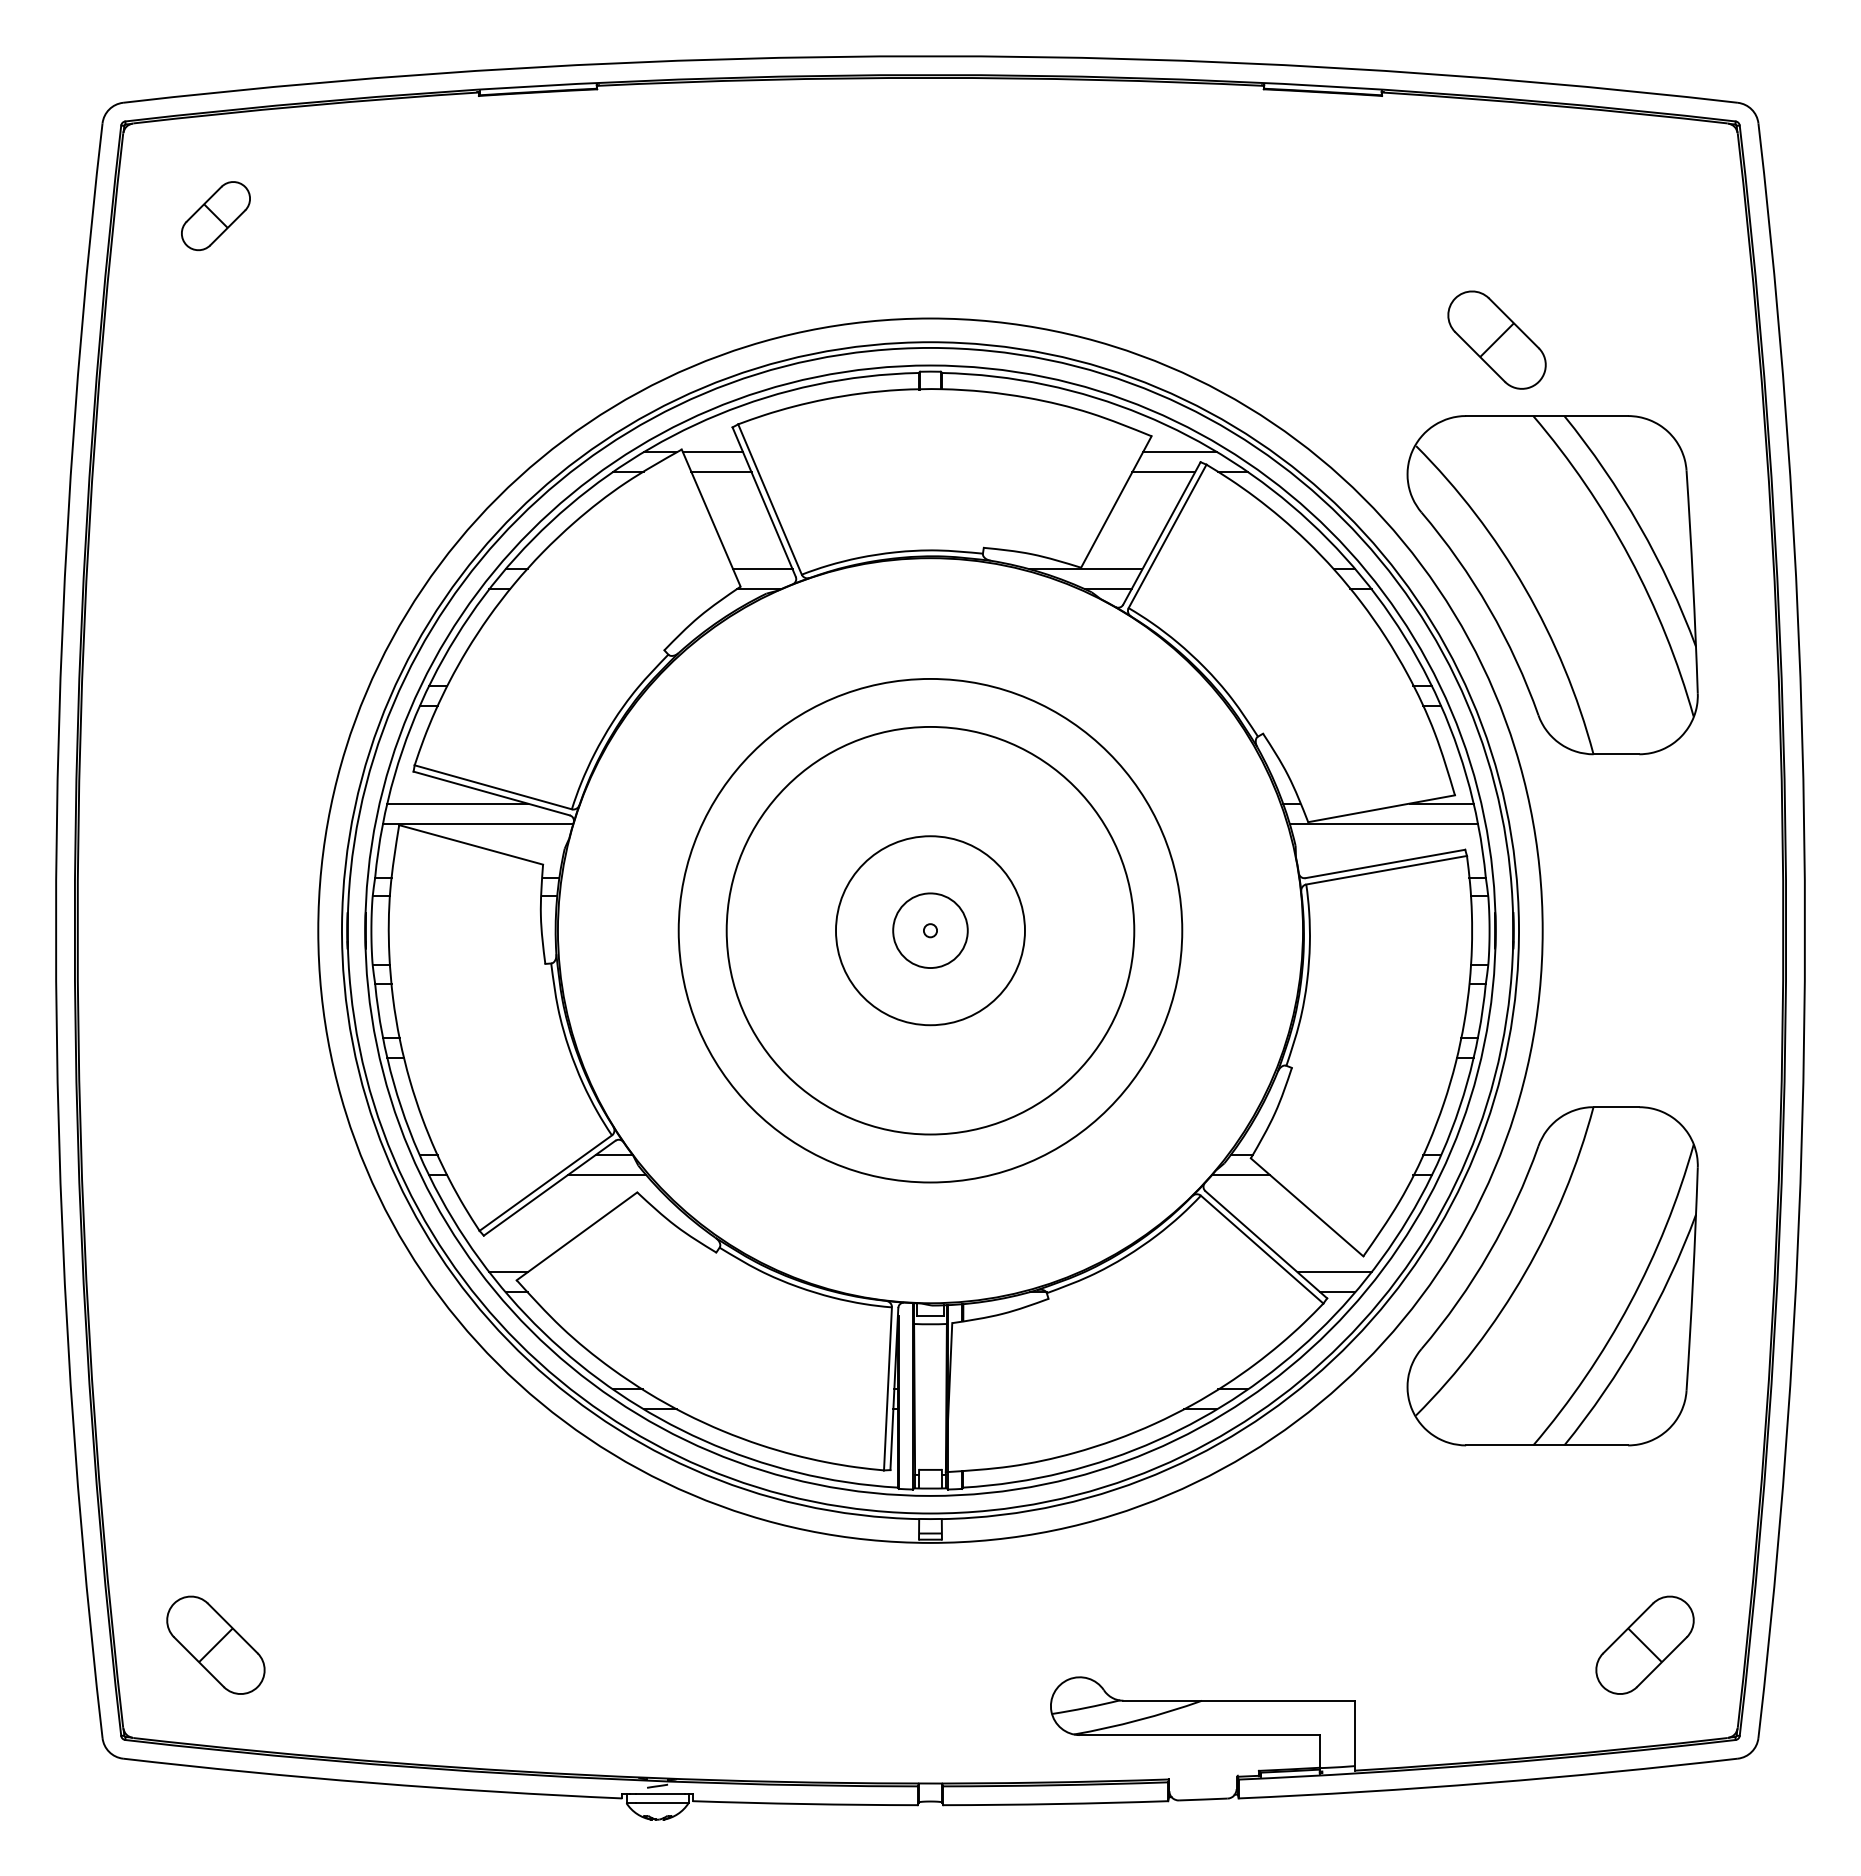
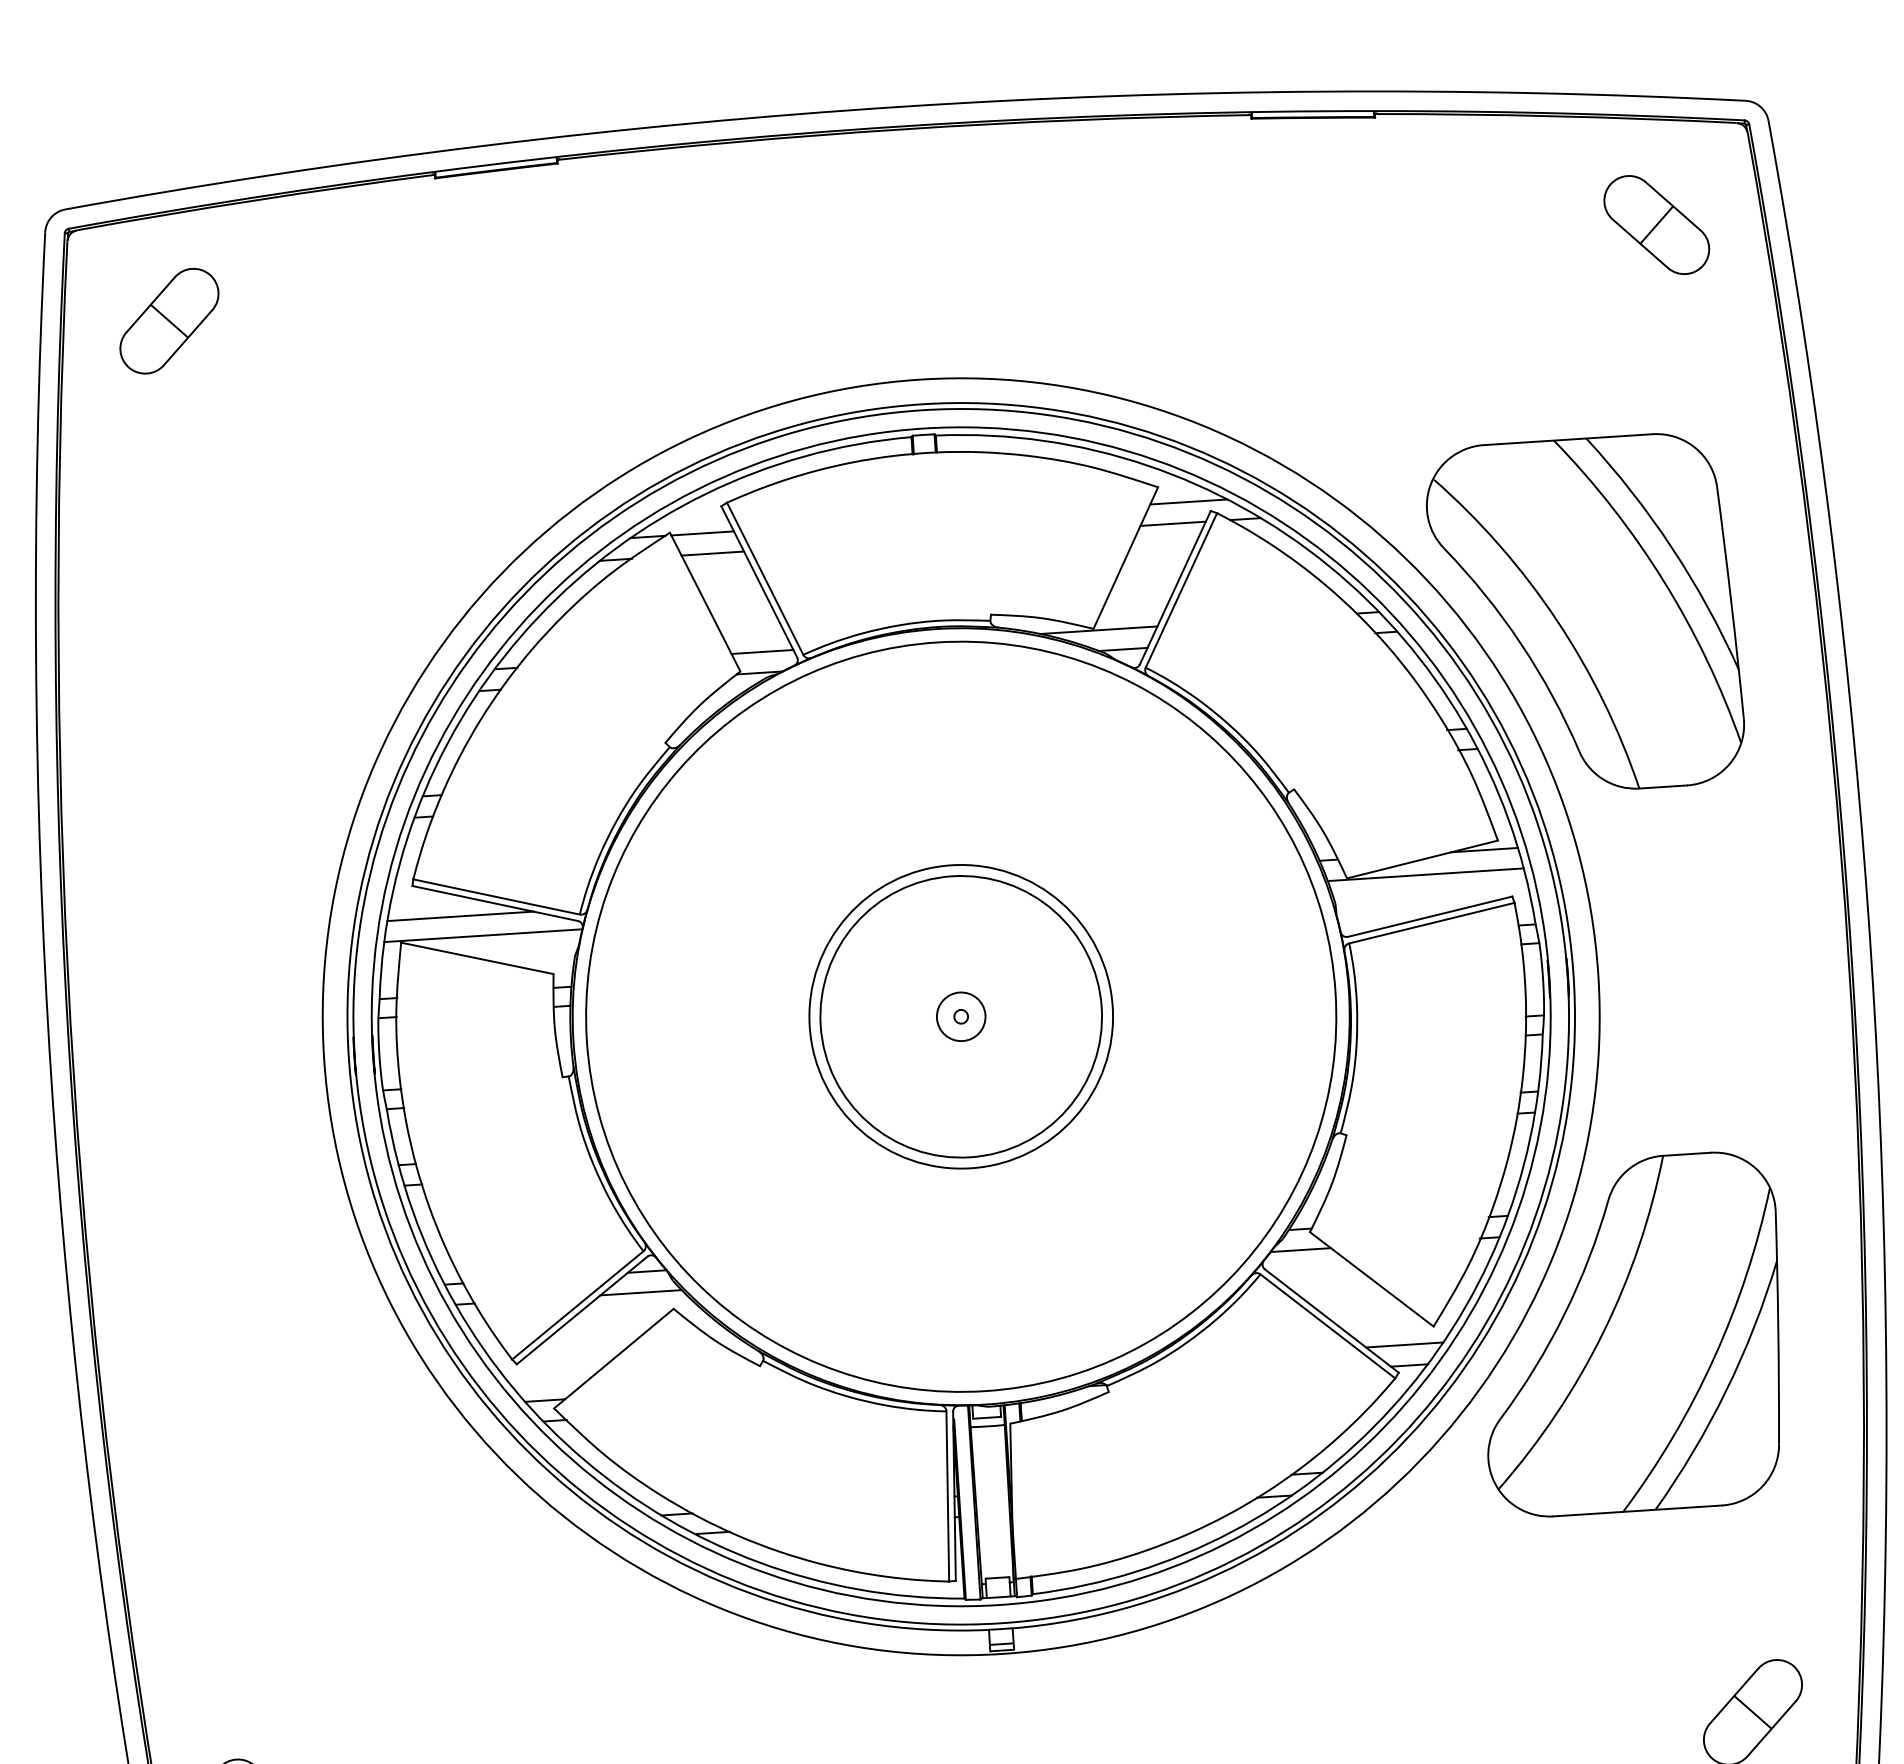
part: (215, 215) -> (168, 320), size x1.43
part: (1496, 339) -> (1656, 224), moved
circle: (930, 930) -> (961, 1016), size x0.62
circle: (930, 930) -> (961, 1016), size x0.71
circle: (930, 930) -> (961, 1016), size x1.43
circle: (930, 930) -> (961, 1016), size x1.43

